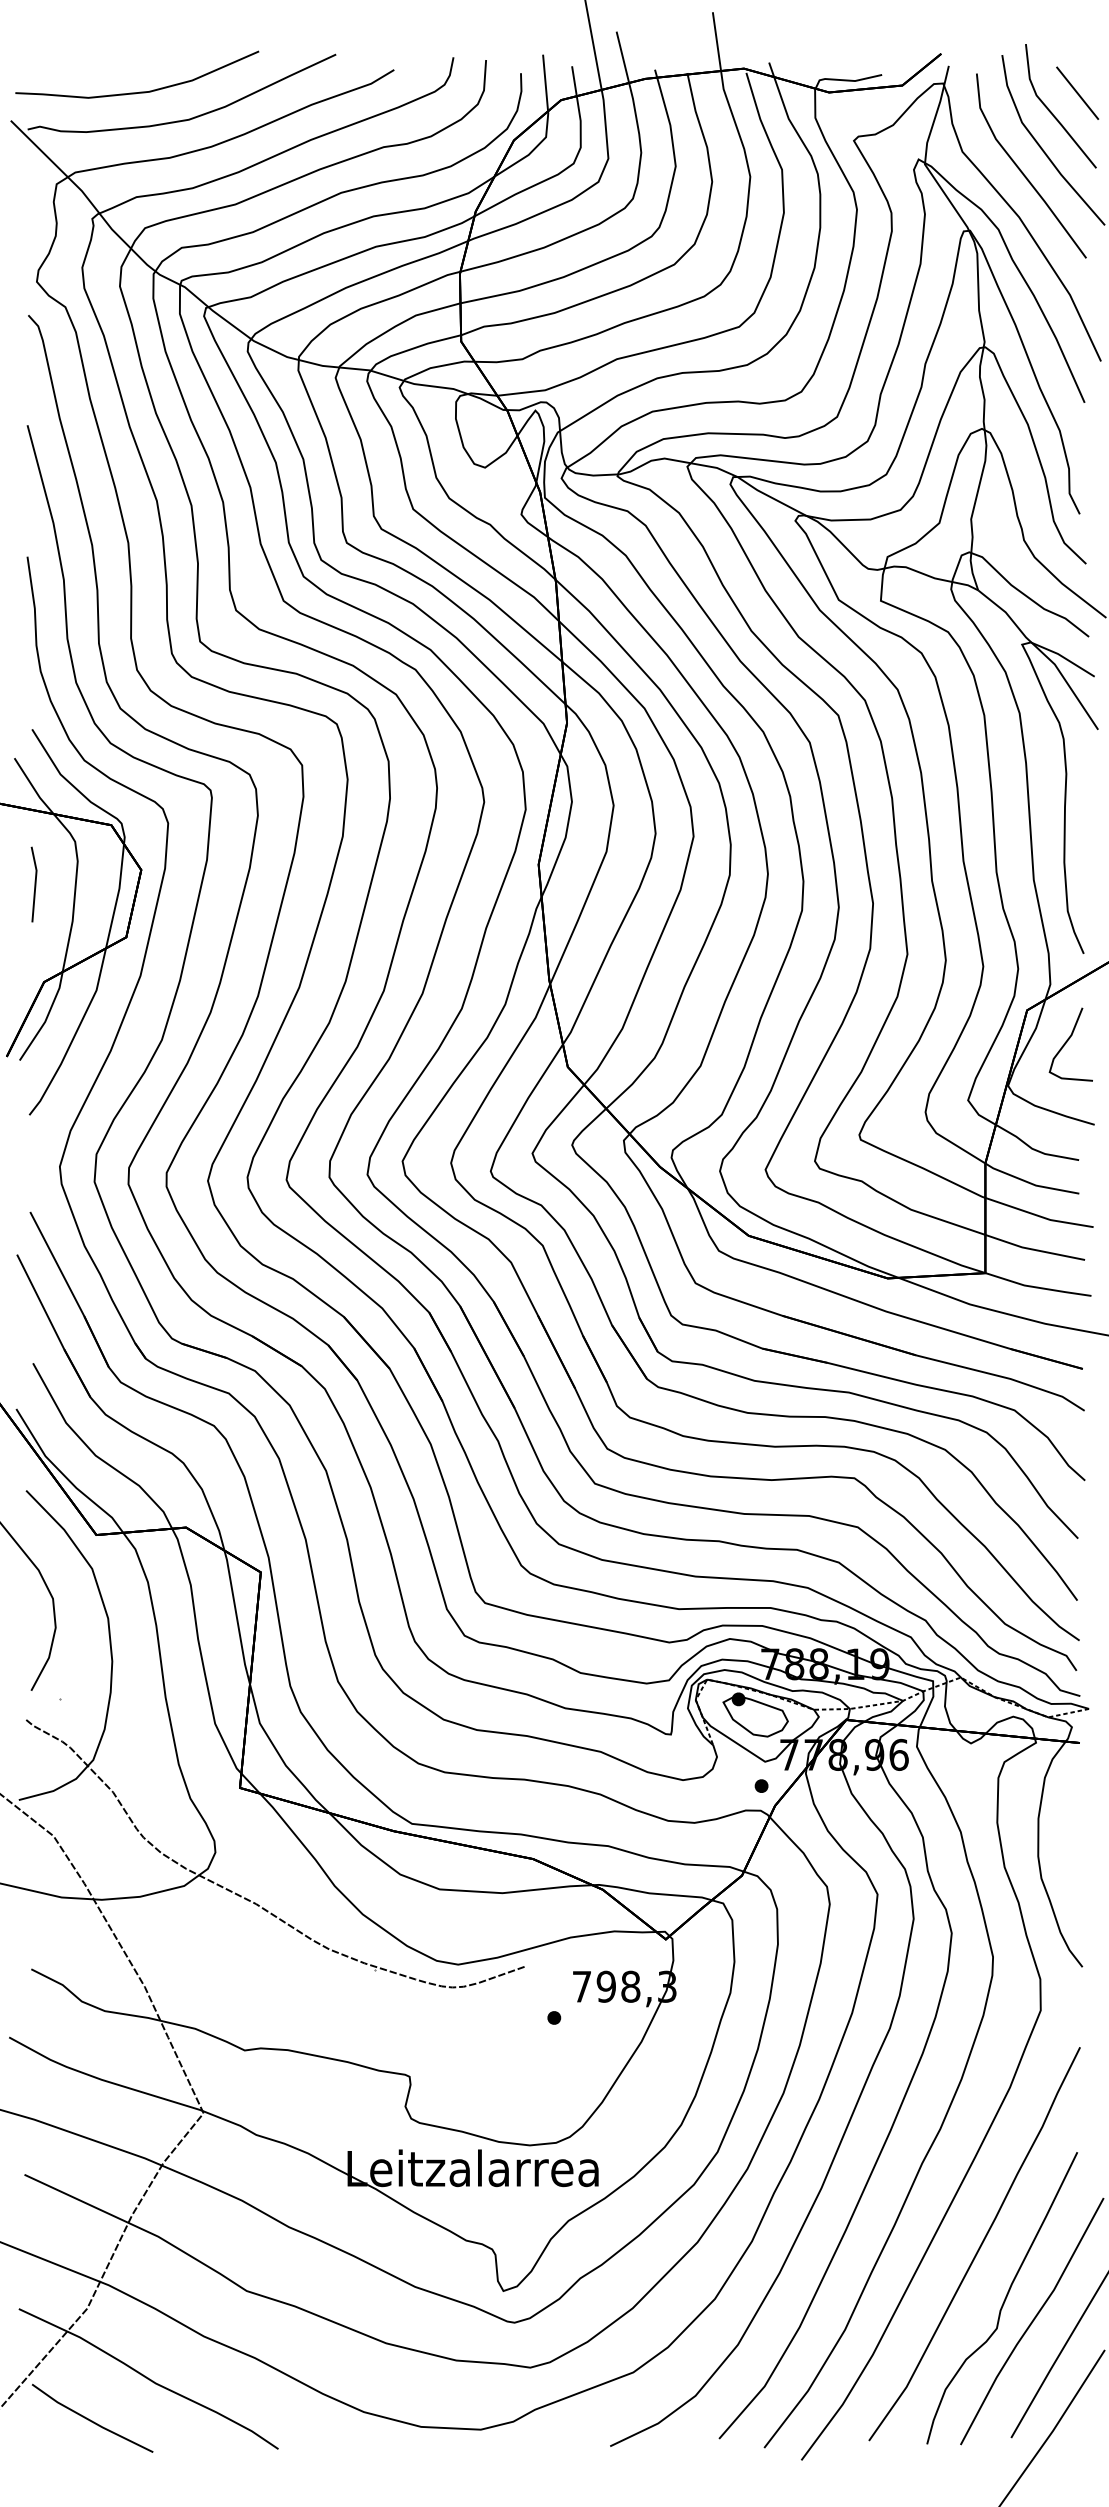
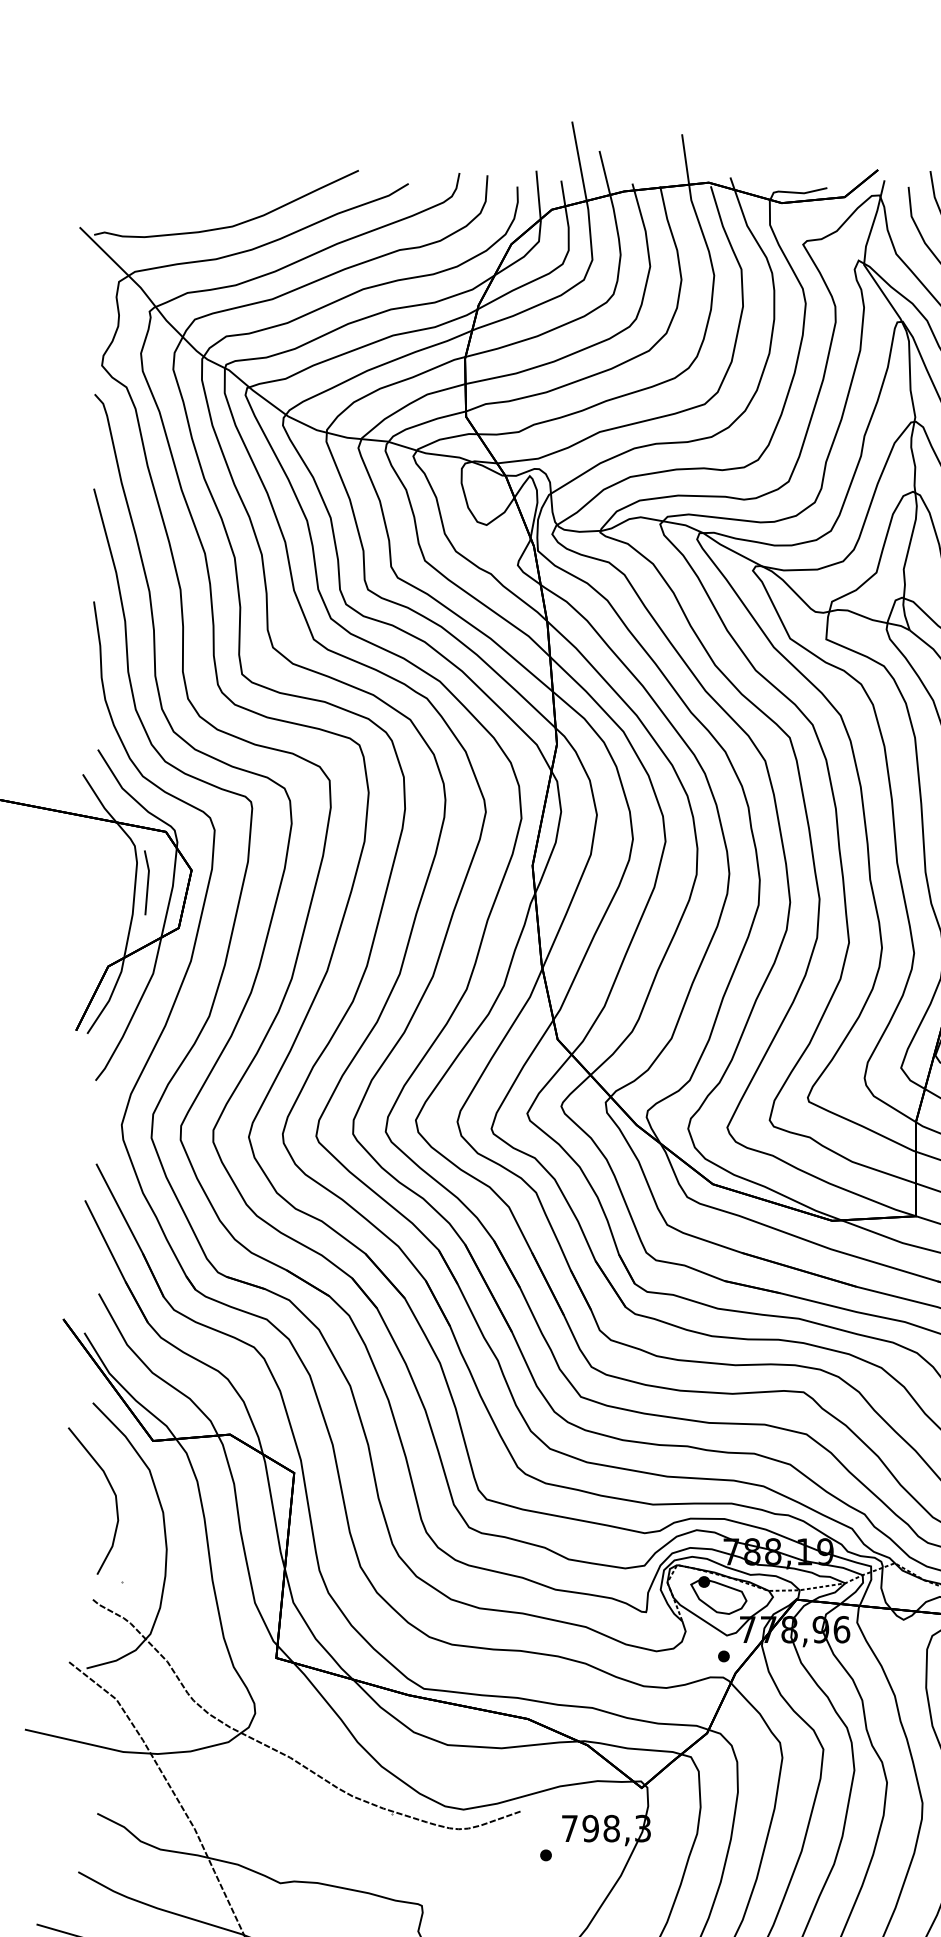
curve: (139, 91) -> (190, 202), removed
line: (34, 884) -> (147, 882), moved

